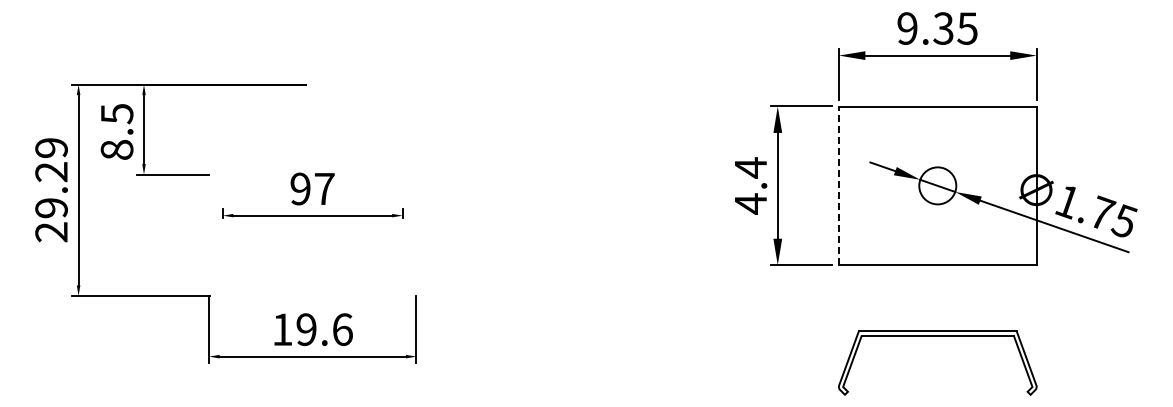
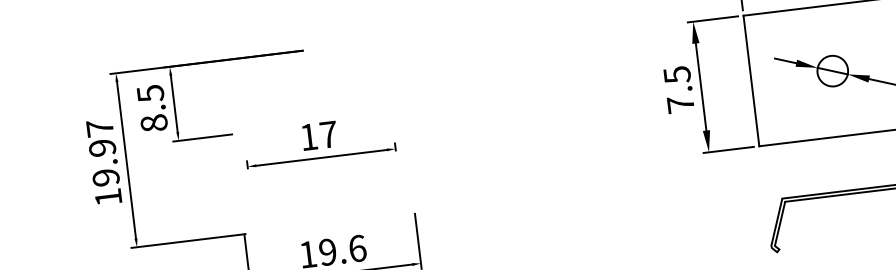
text: (751, 185) -> (679, 89), 4.4 -> 7.5
line: (838, 185) -> (751, 80), dashed -> solid
text: (300, 188) -> (308, 136), 97 -> 17
text: (51, 190) -> (104, 163), 29.29 -> 19.97

